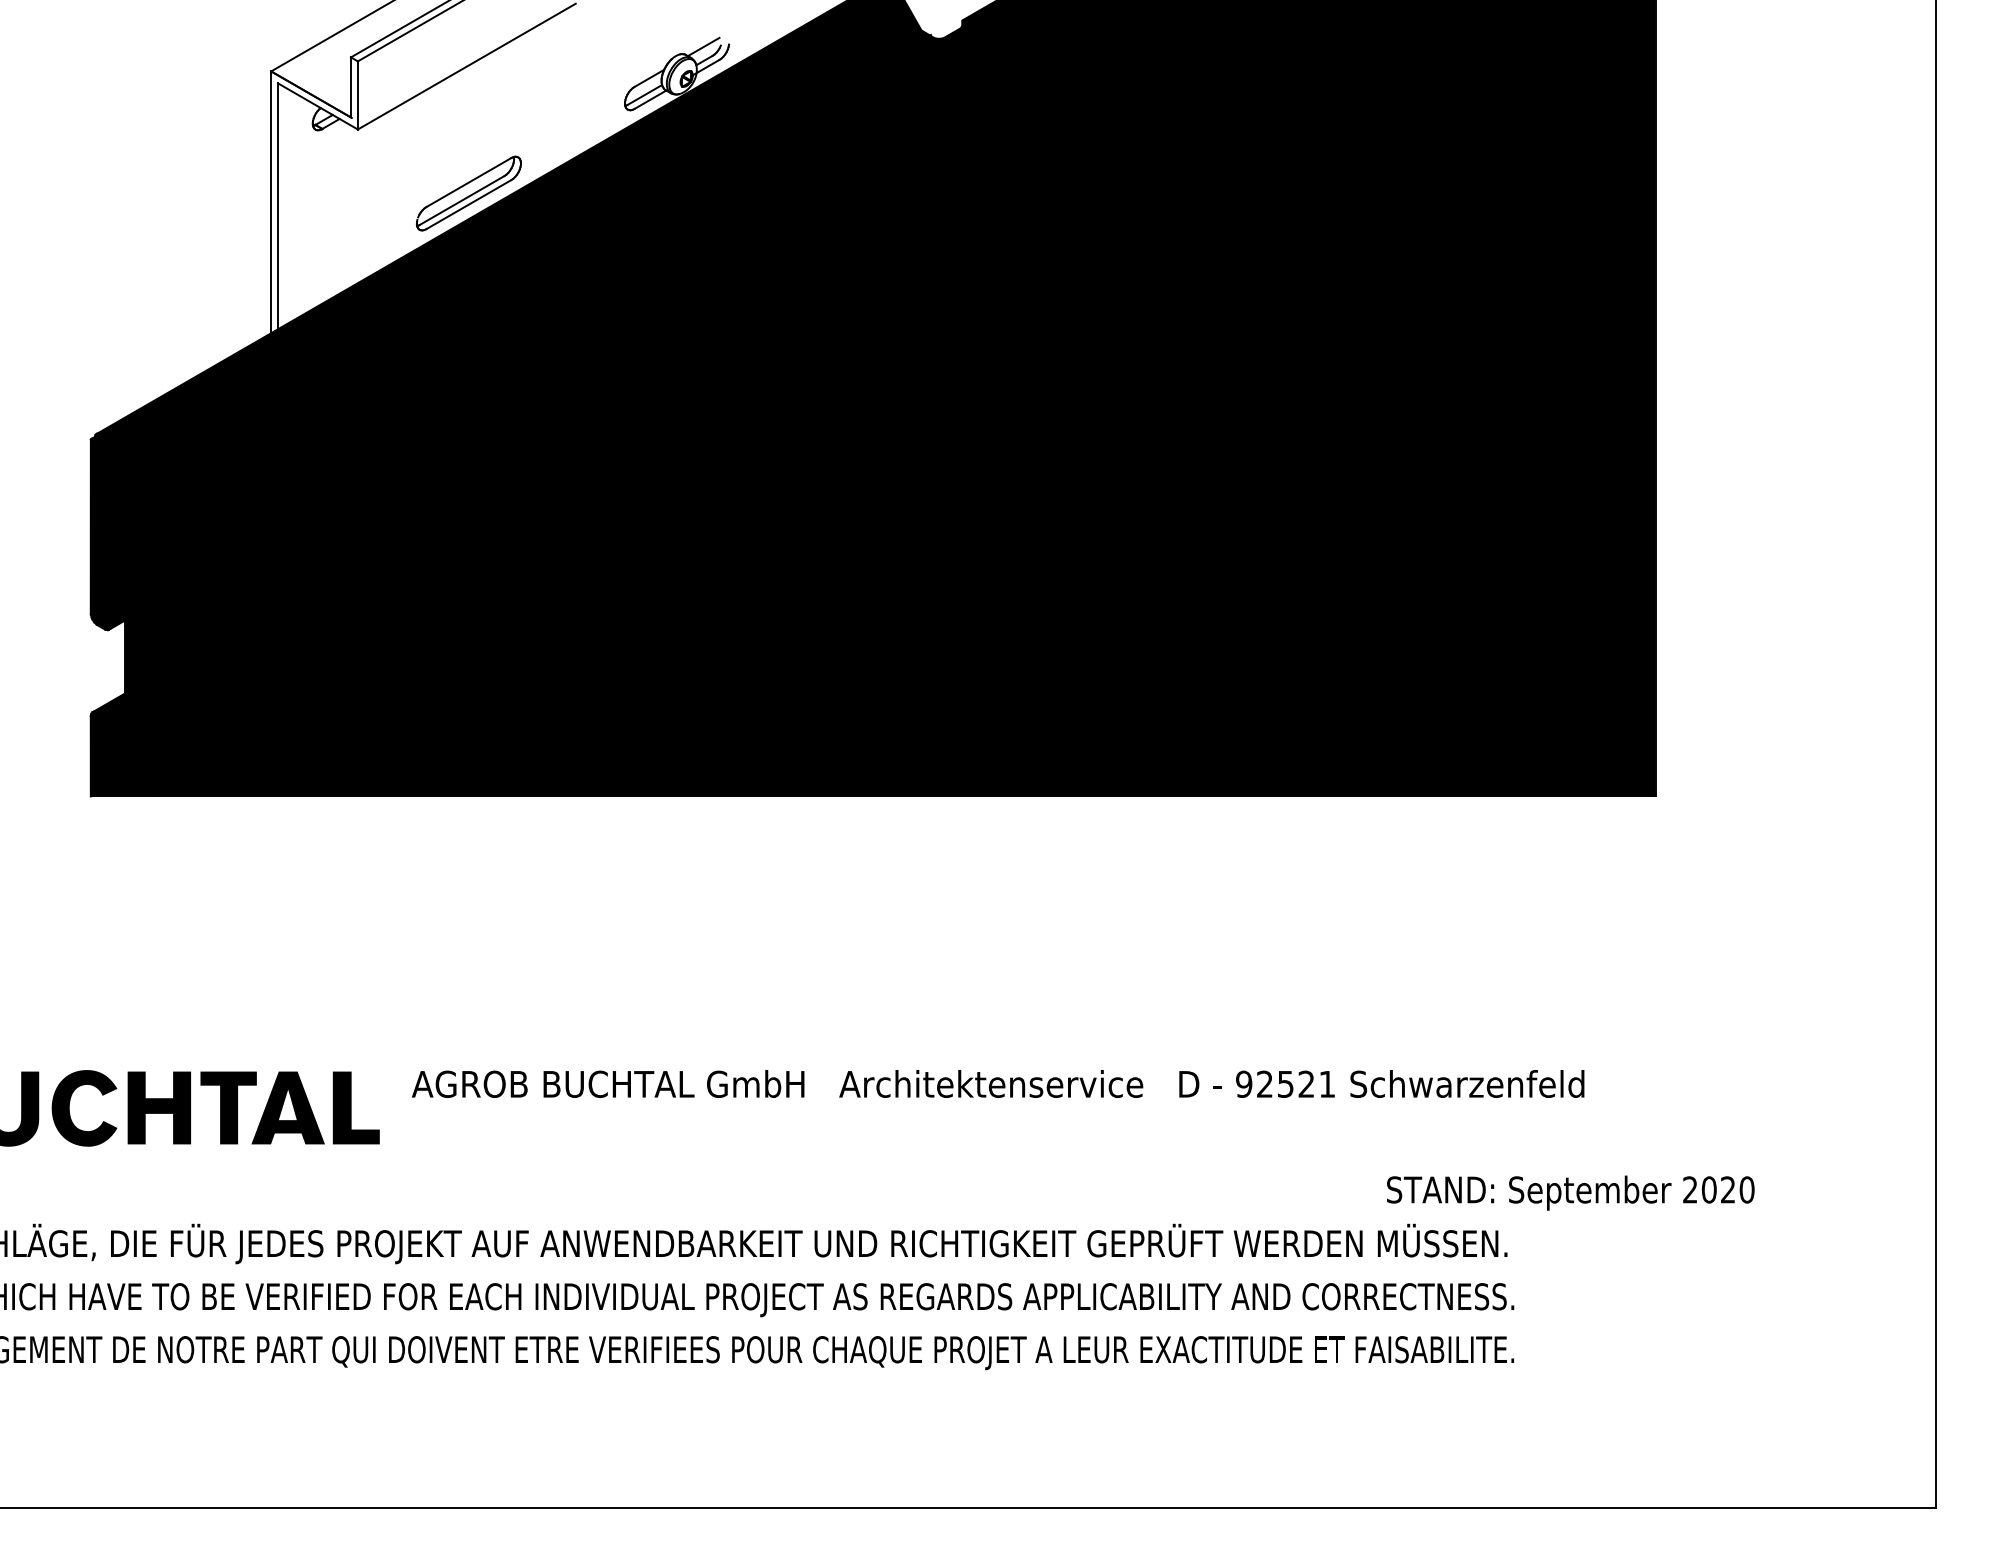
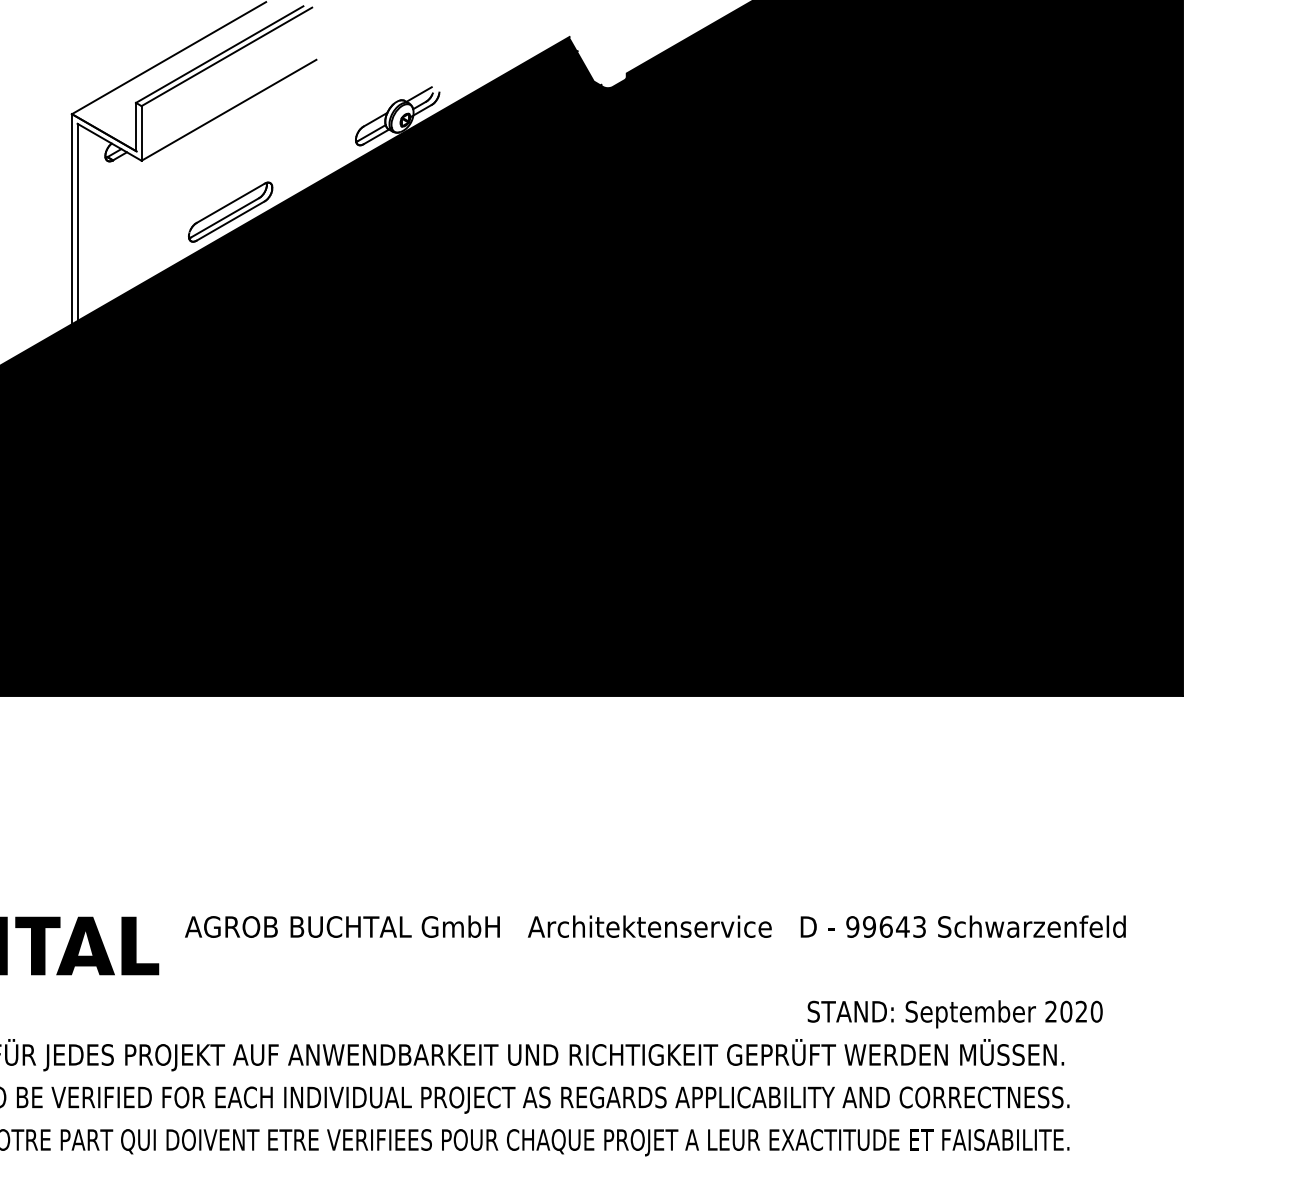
text: (1295, 1083) -> (894, 926), 92521 -> 99643
text: (1570, 1192) -> (955, 1013), moved

